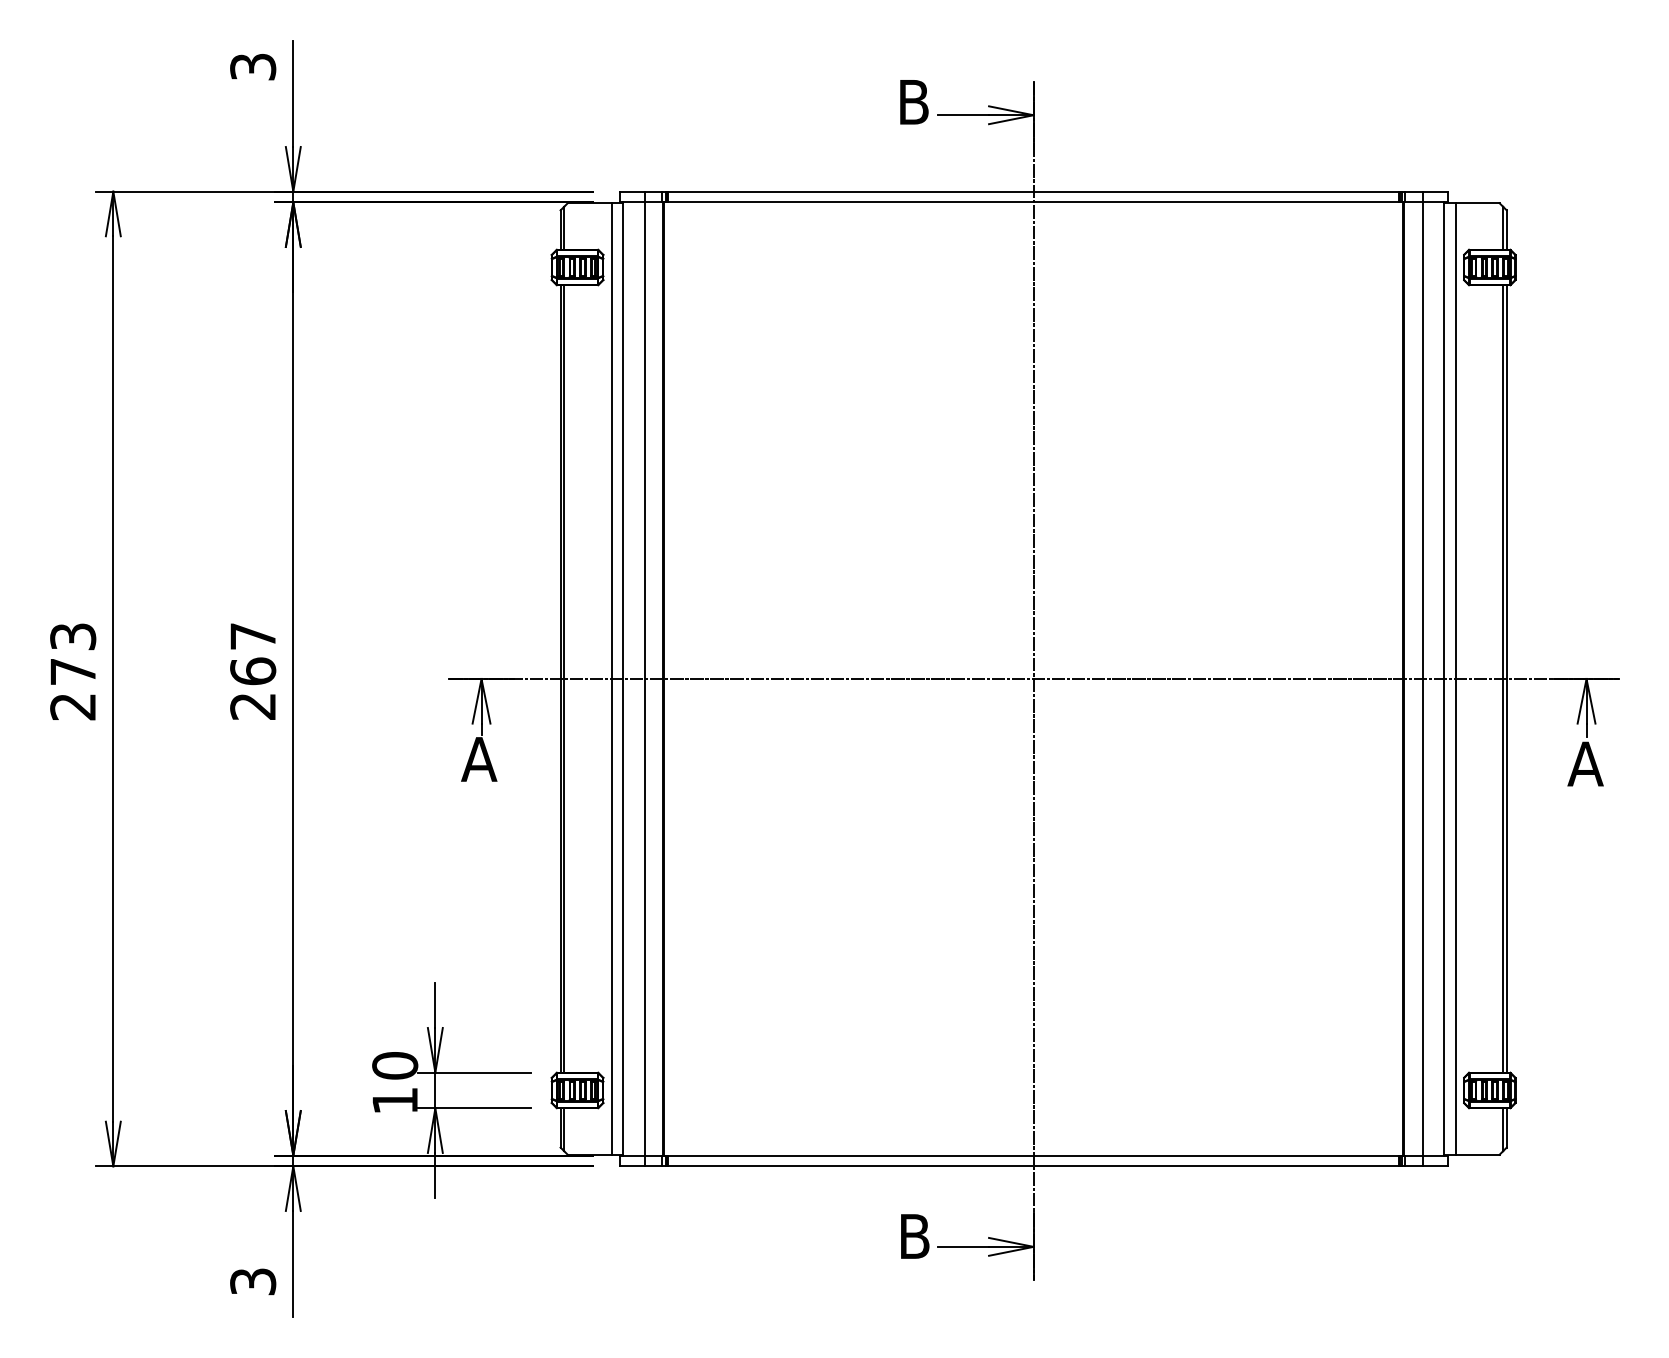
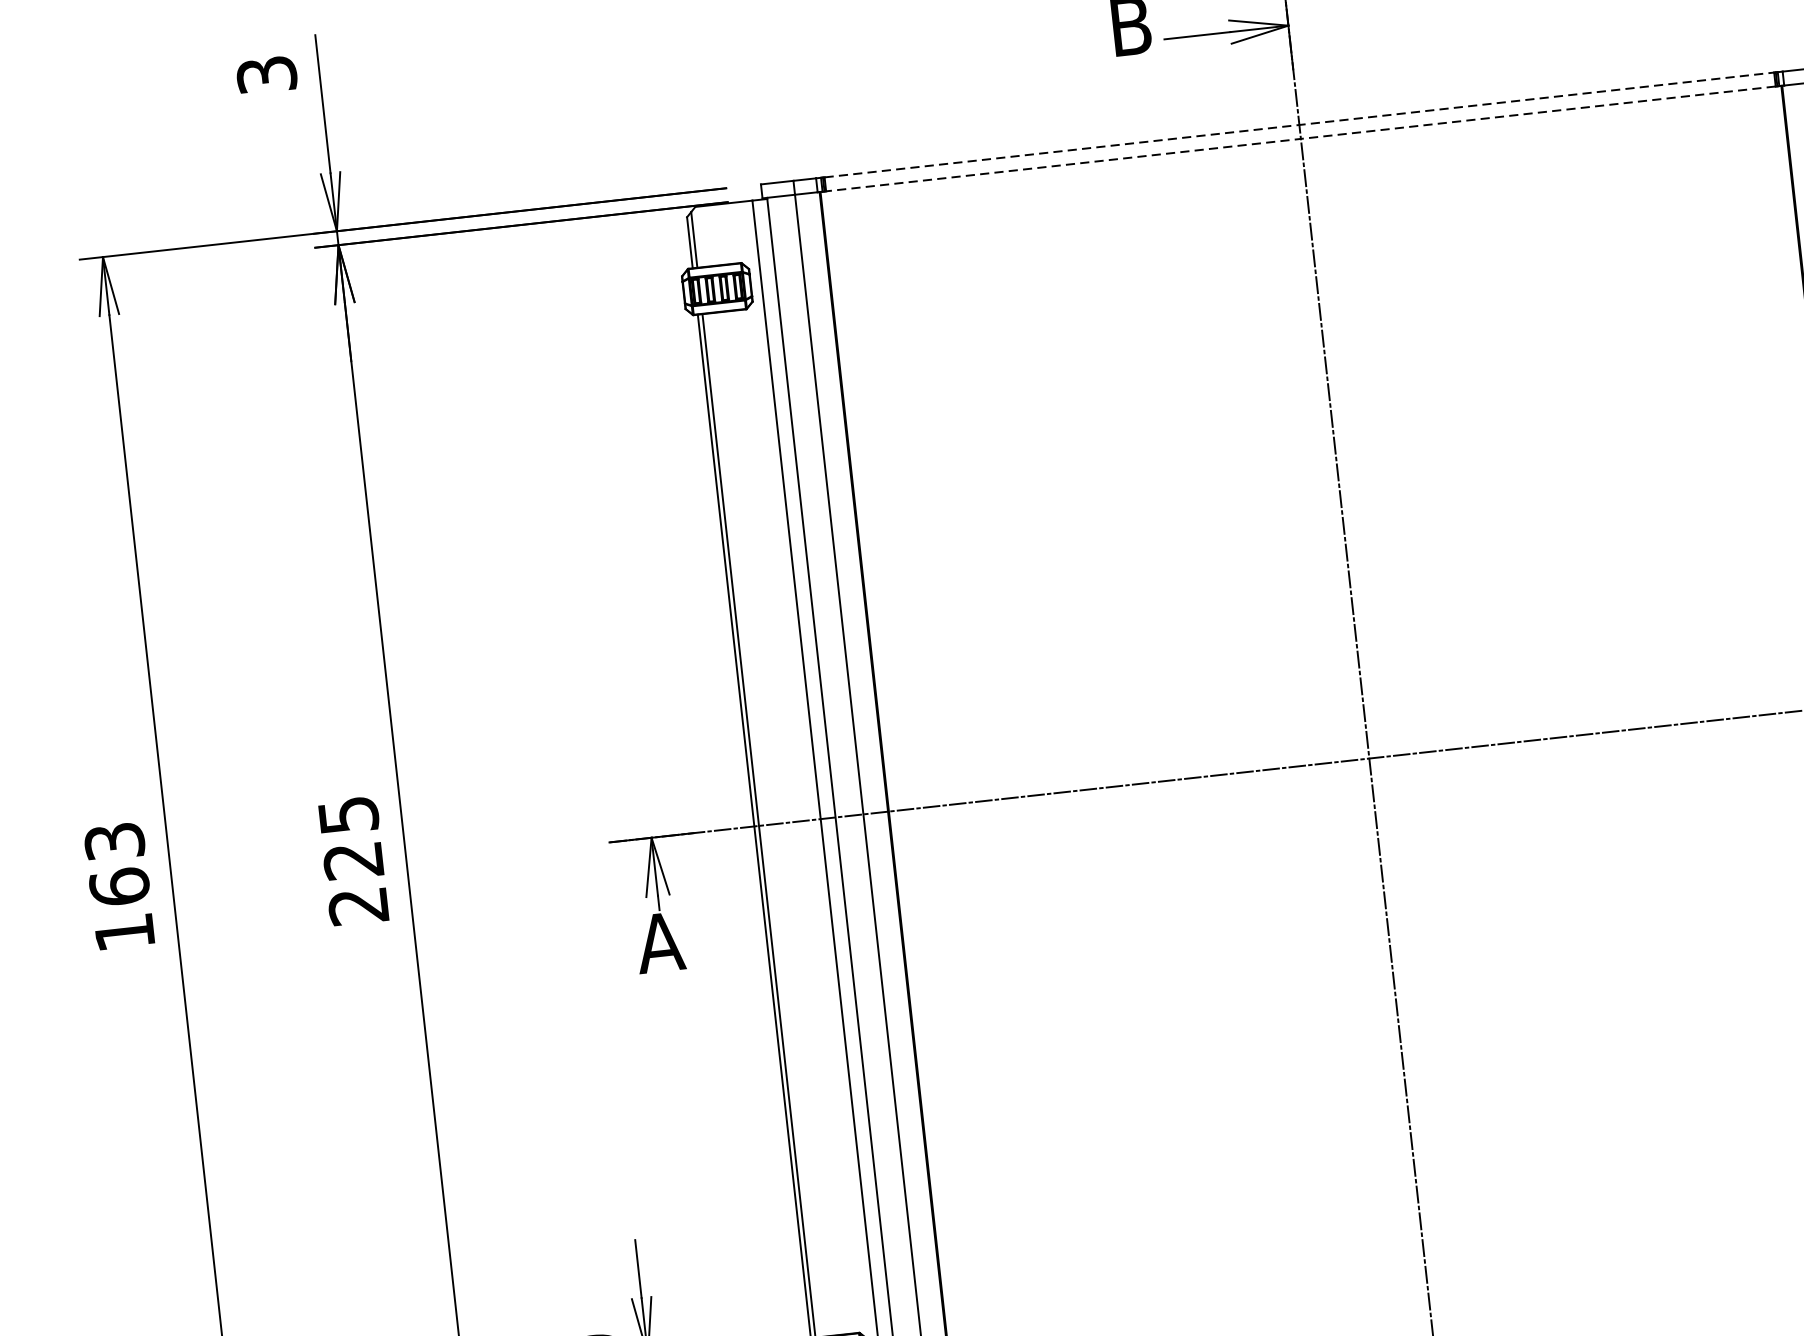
line: (1034, 191) -> (1300, 124), solid -> dashed
line: (1033, 202) -> (1300, 139), solid -> dashed
text: (253, 654) -> (351, 838), 267 -> 225
text: (73, 688) -> (122, 908), 273 -> 163

